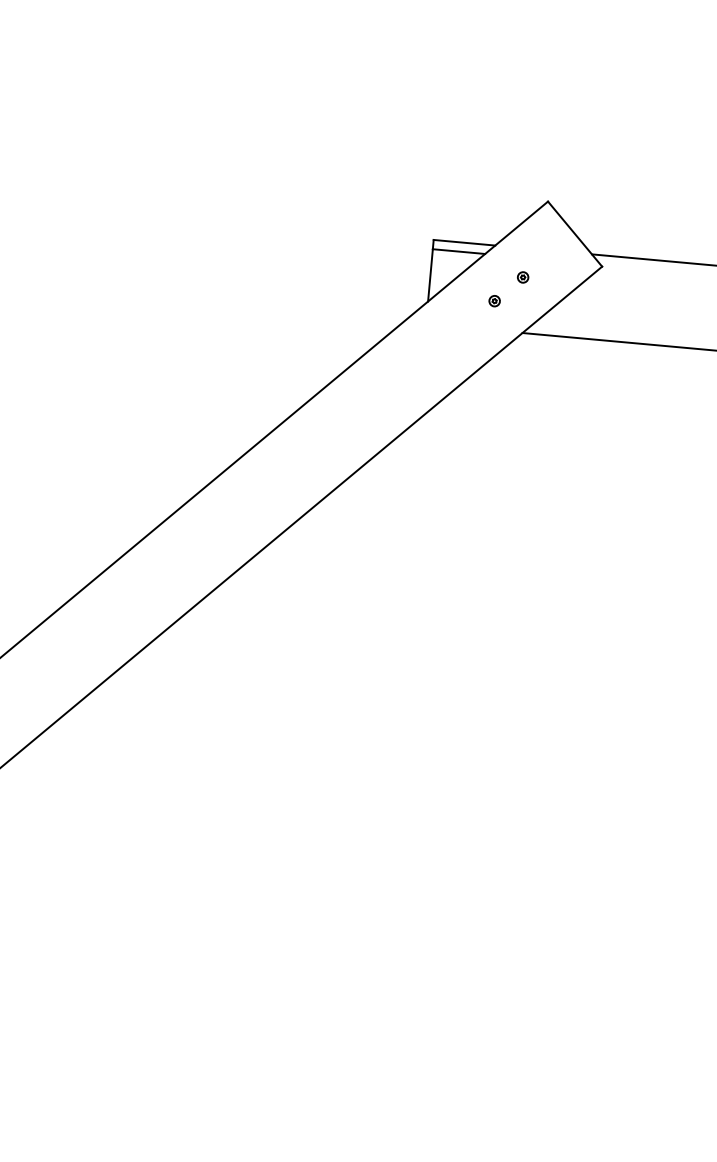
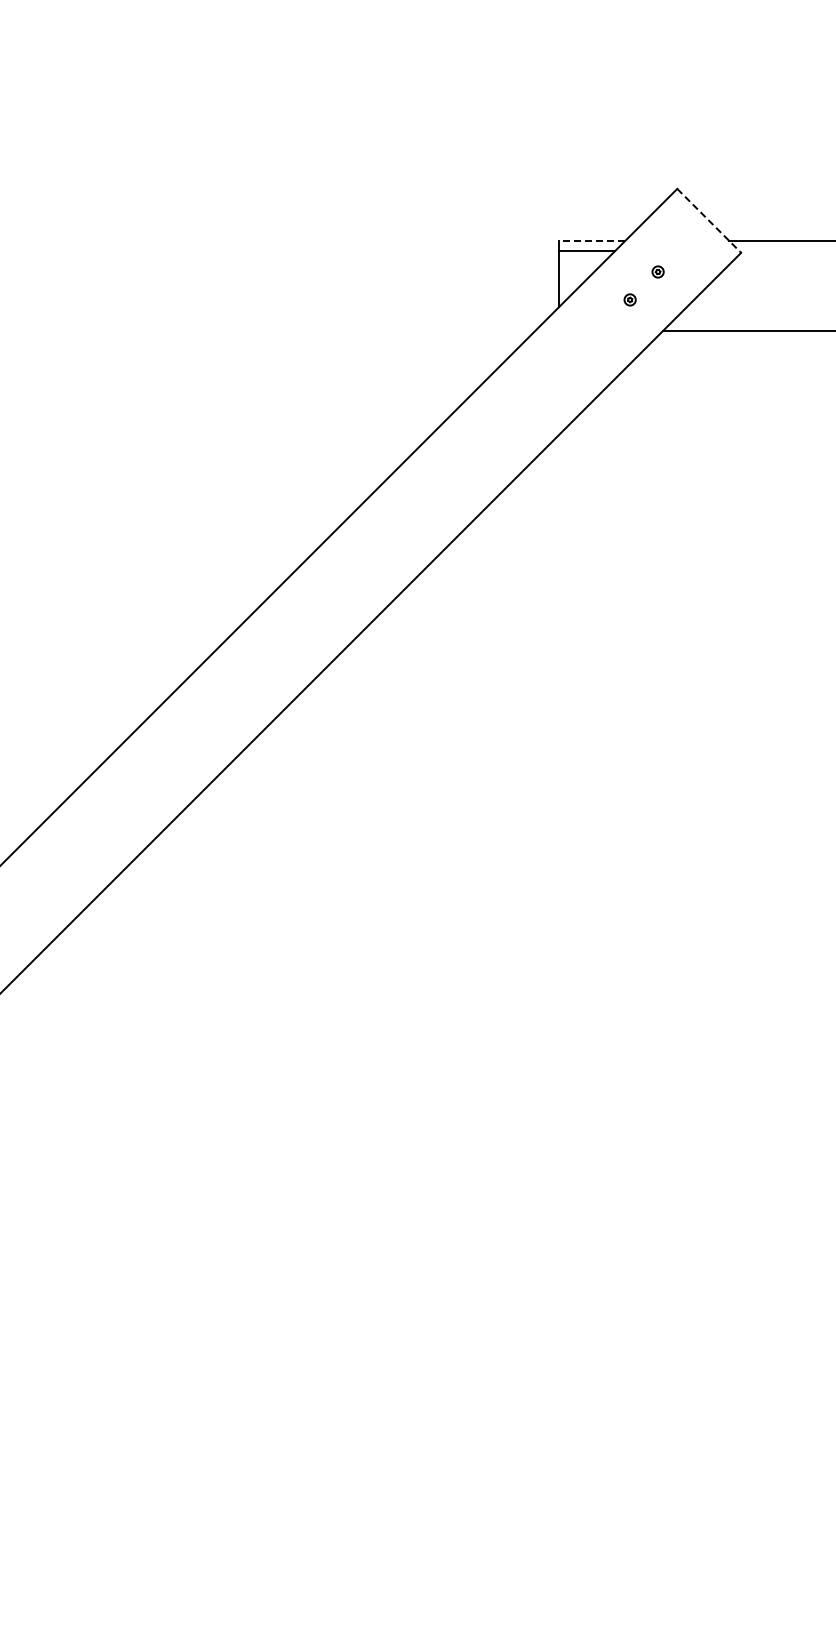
line: (575, 234) -> (709, 221), solid -> dashed
line: (463, 242) -> (591, 240), solid -> dashed

